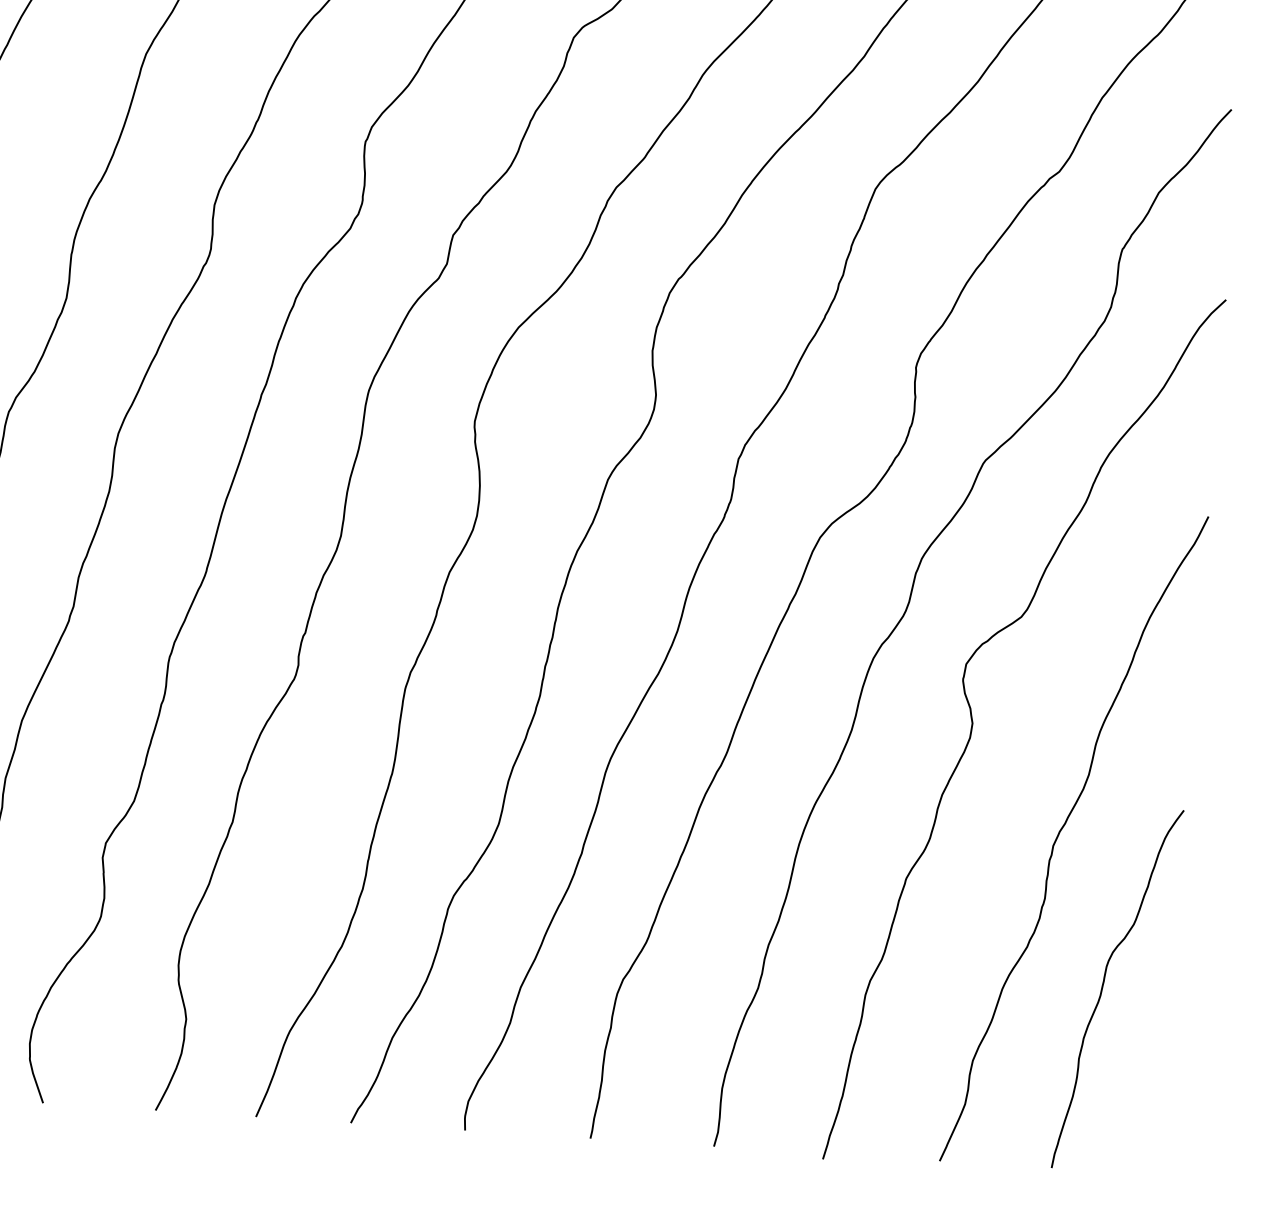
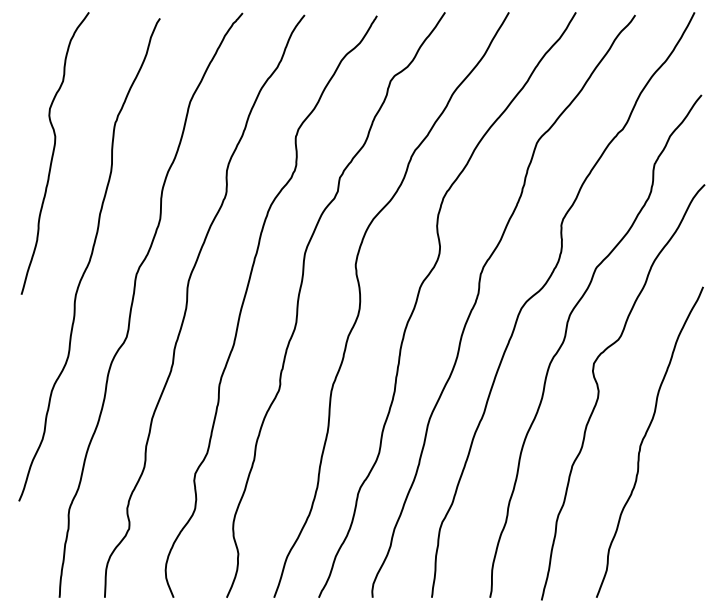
curve: (1106, 981) -> (669, 508), removed

